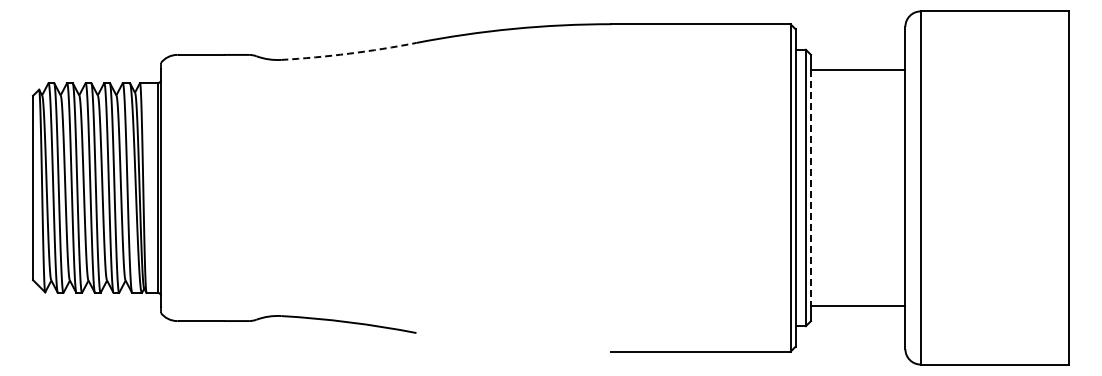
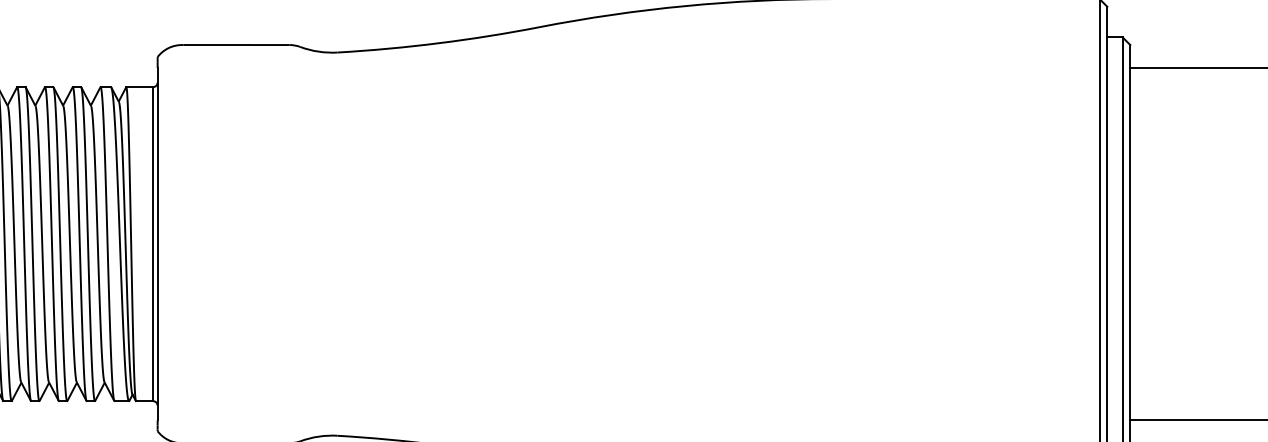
arc: (349, 53) -> (439, 42), dashed -> solid
line: (811, 187) -> (1130, 243), dashed -> solid

